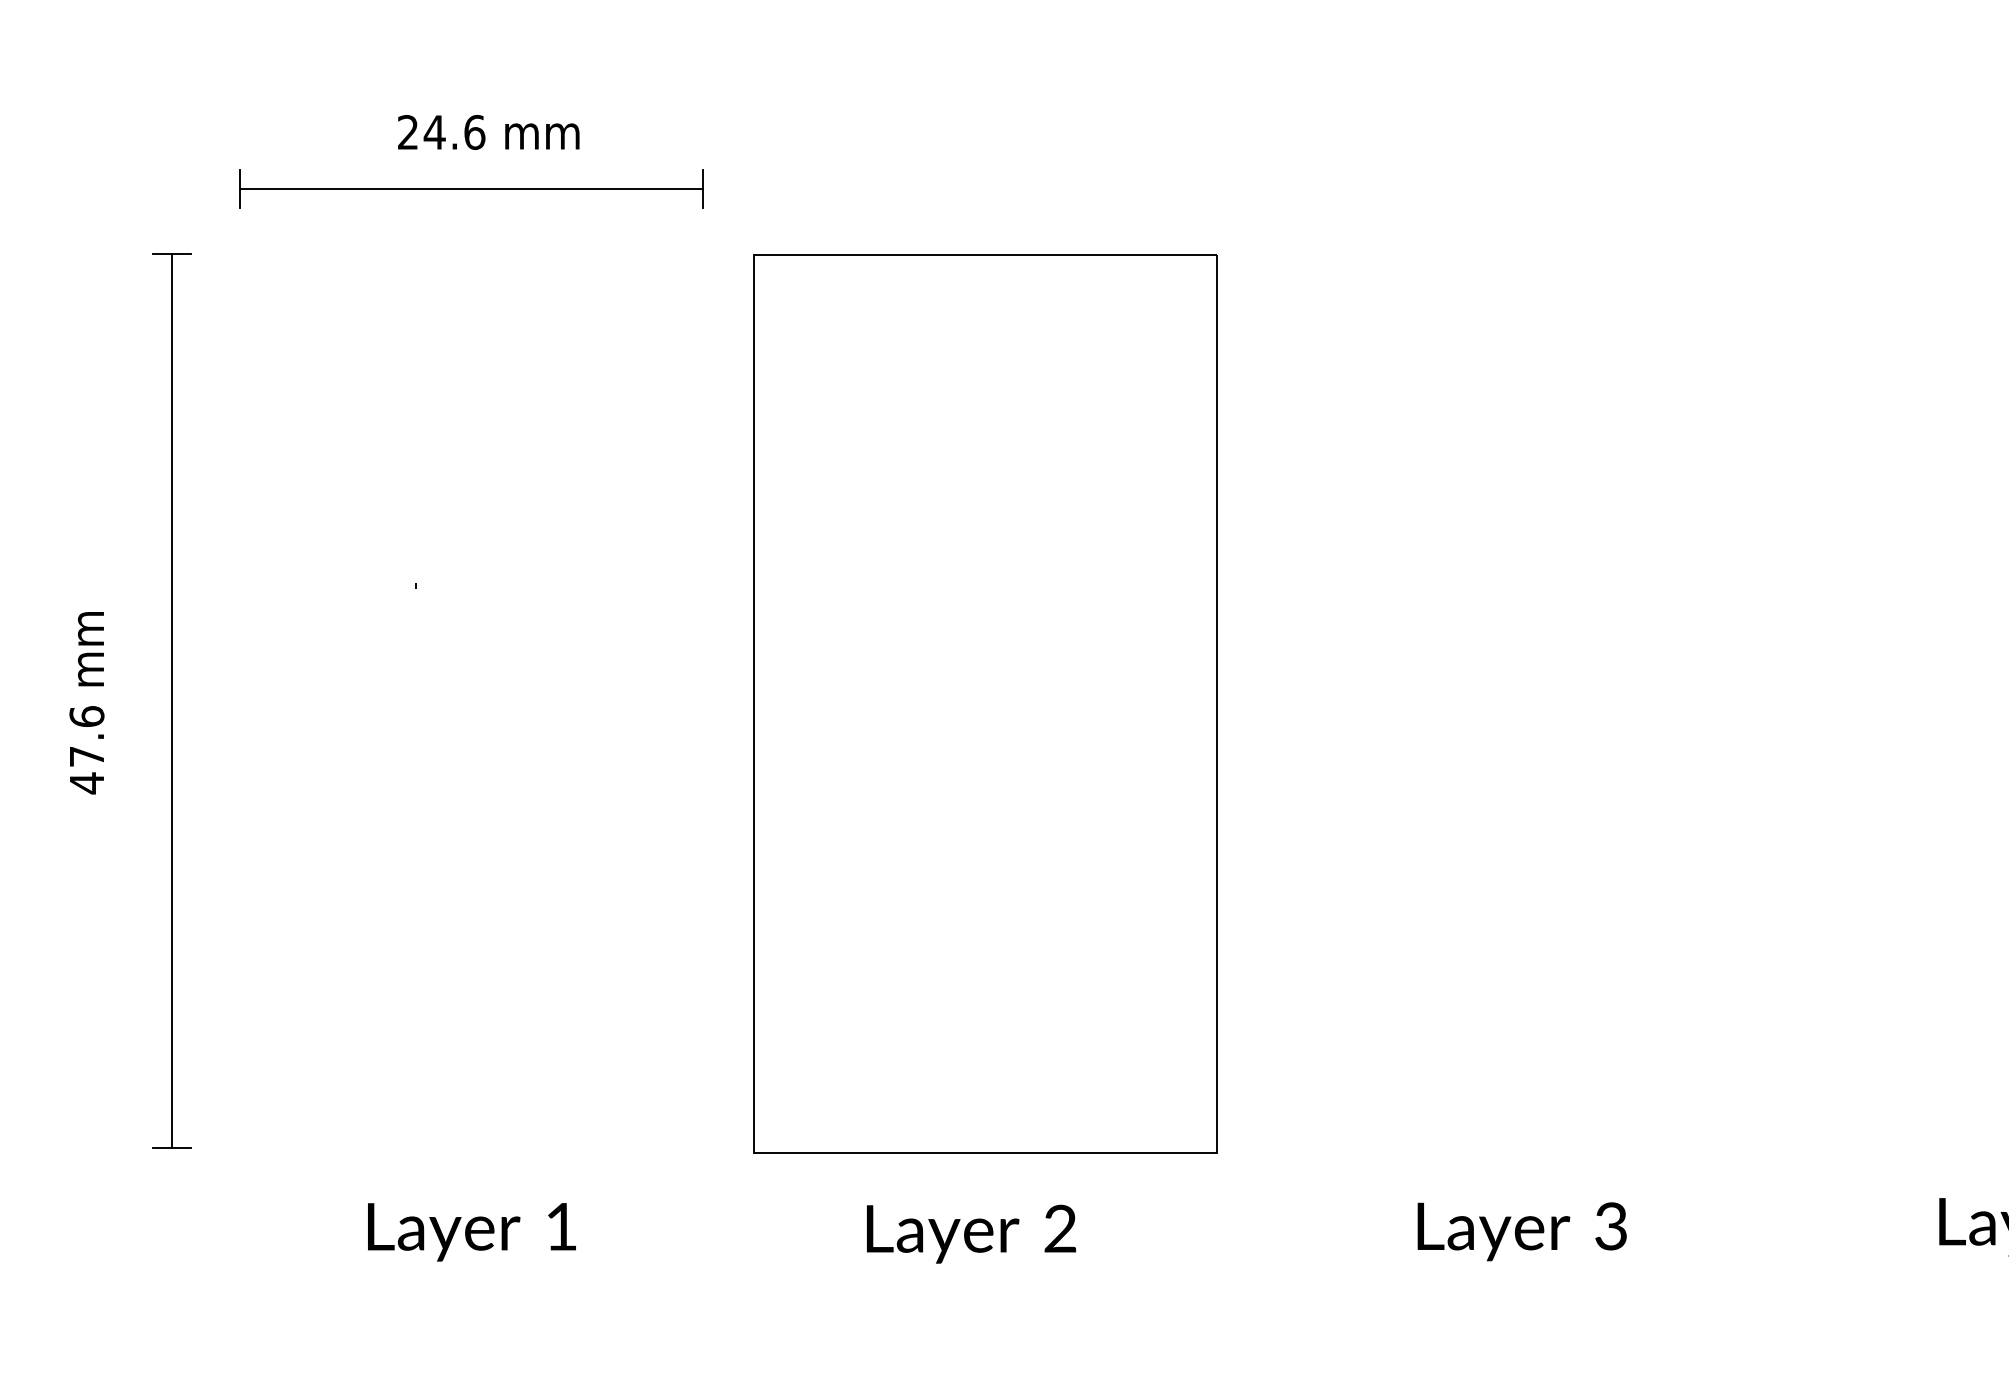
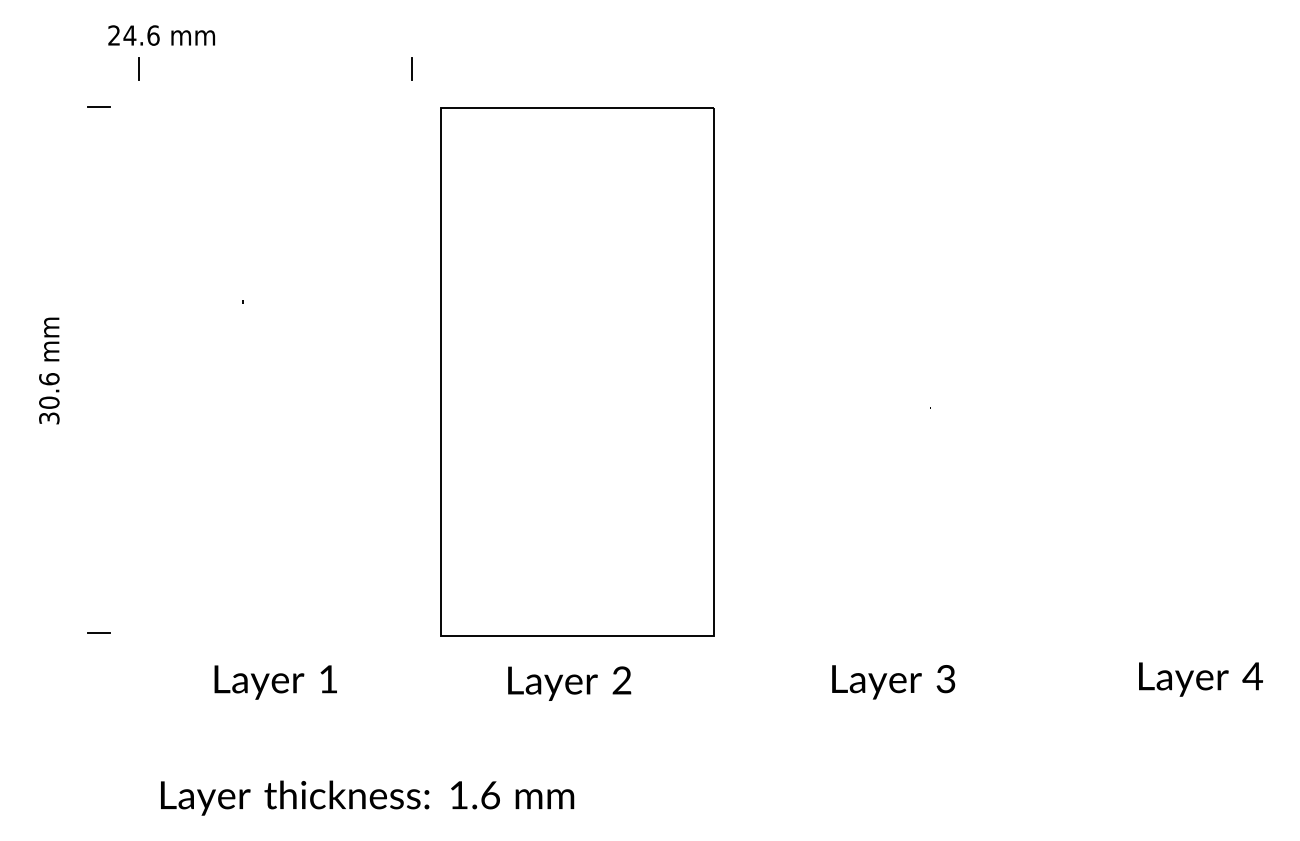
text: (488, 132) -> (161, 35), moved
line: (471, 188) -> (275, 68), removed
line: (172, 700) -> (99, 369), removed
text: (87, 769) -> (49, 410), 47.6 -> 30.6

